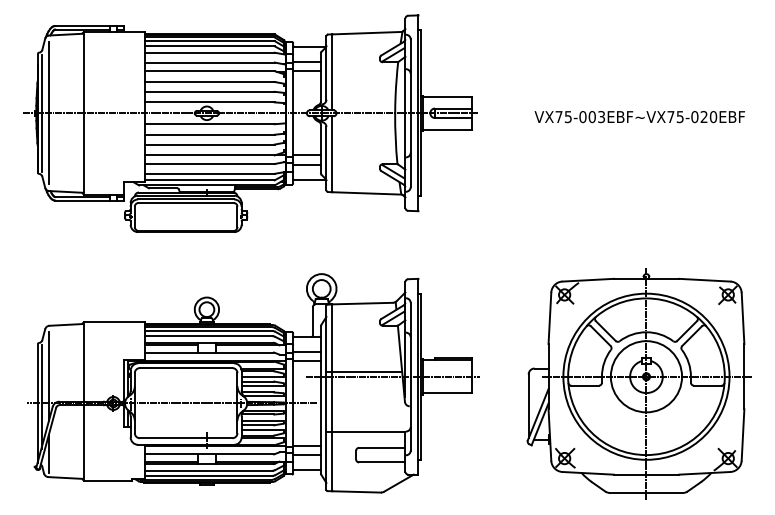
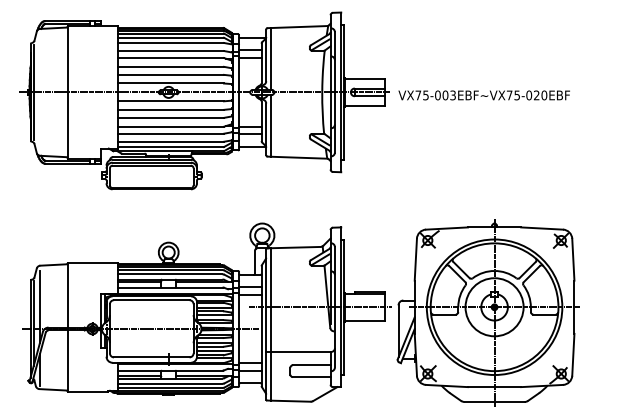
line: (48, 112) -> (39, 91), removed
text: (639, 117) -> (484, 95), moved
line: (364, 371) -> (297, 302), removed
part: (638, 383) -> (488, 312), moved

